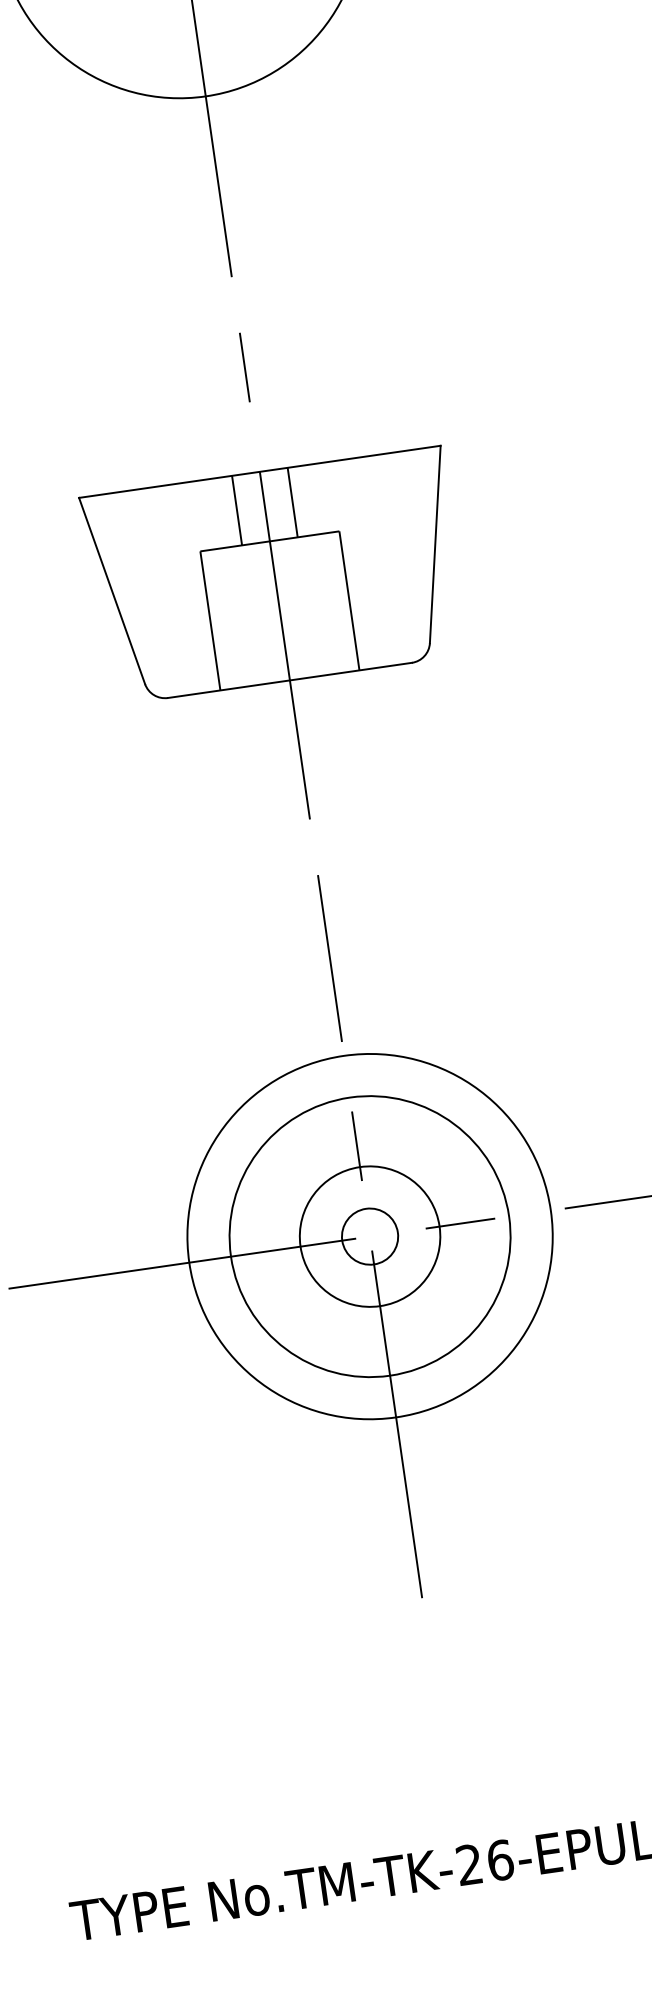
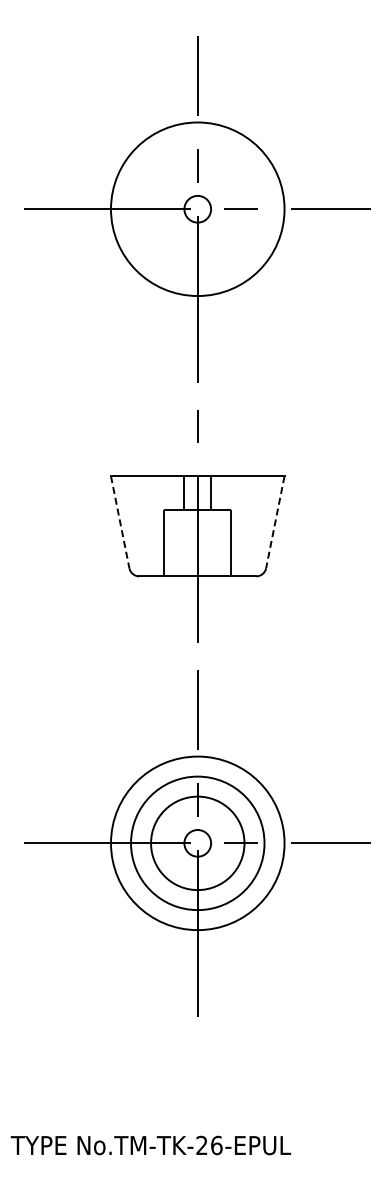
line: (435, 544) -> (275, 522), solid -> dashed
line: (112, 591) -> (120, 522), solid -> dashed
circle: (369, 1234) -> (197, 842), size x1.4

